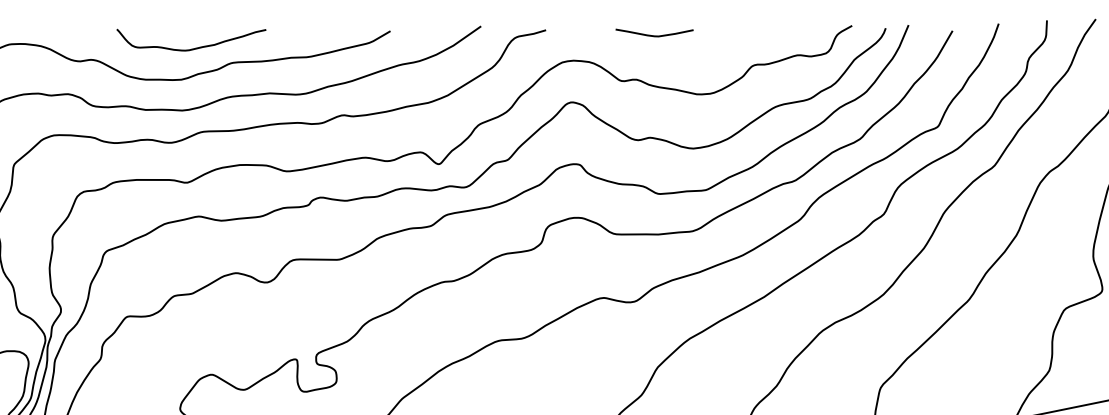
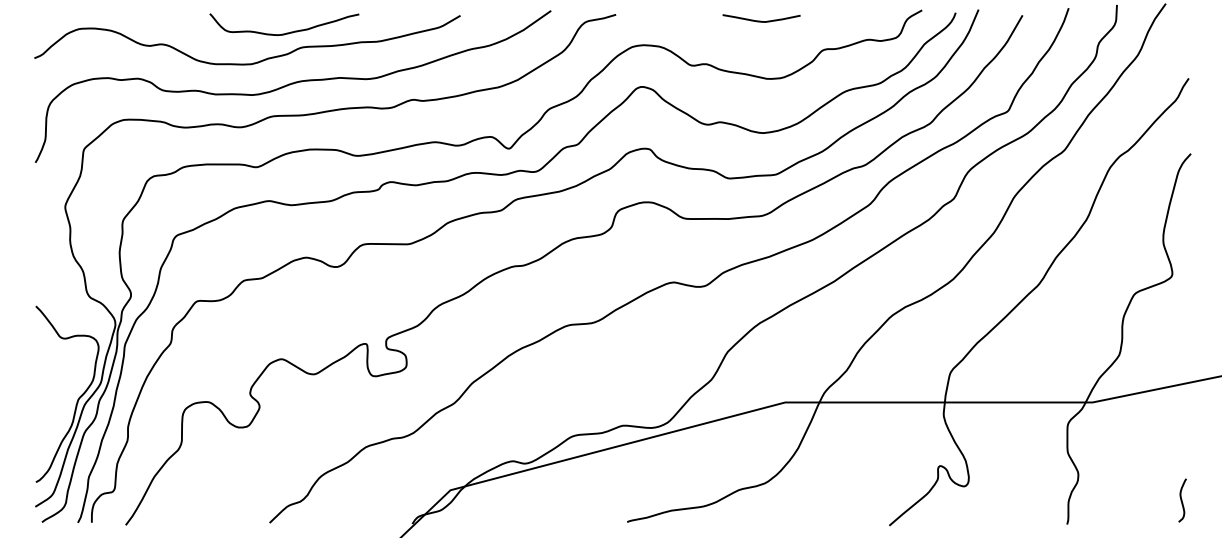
curve: (653, 34) -> (760, 20), moved
curve: (193, 47) -> (286, 32), moved

